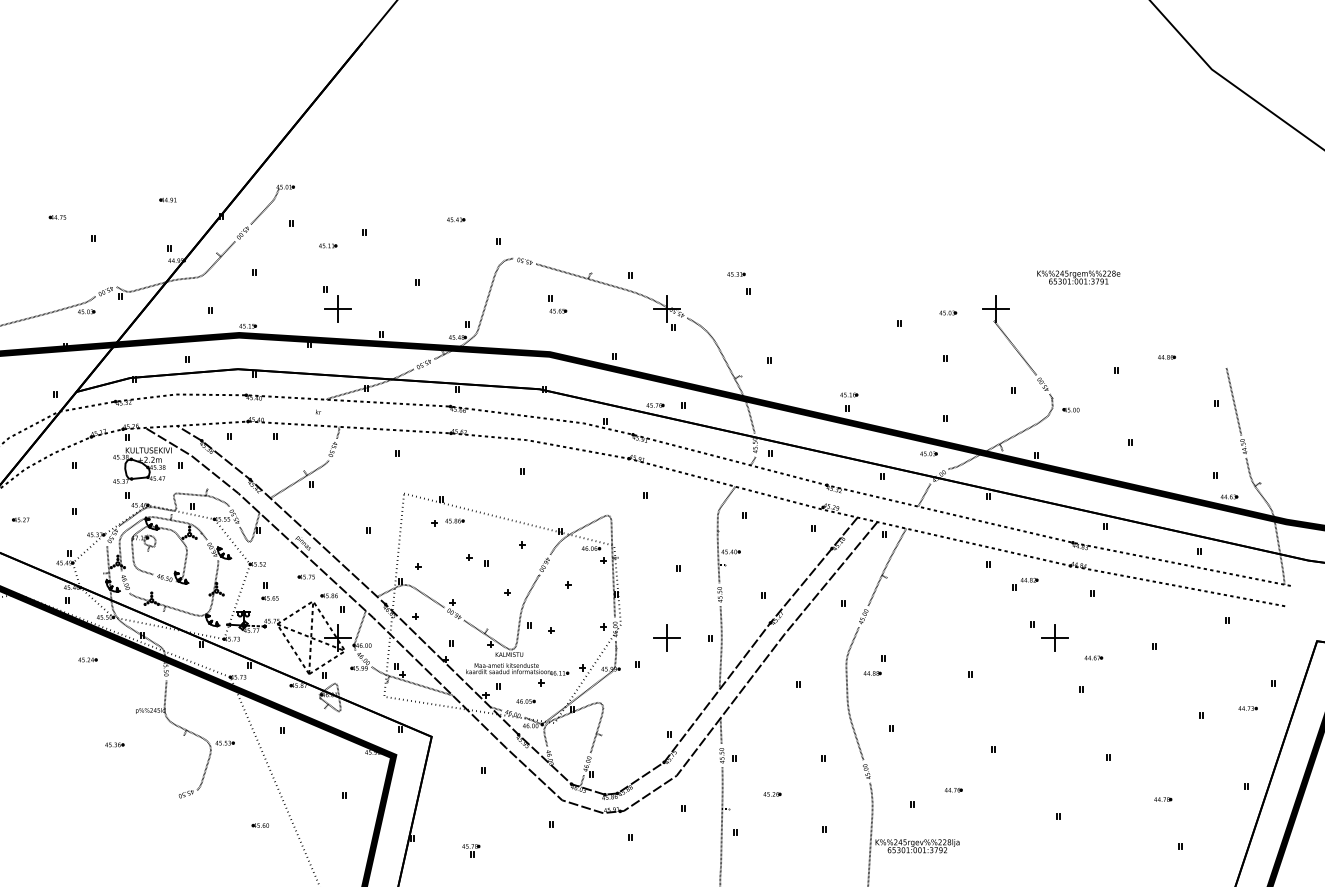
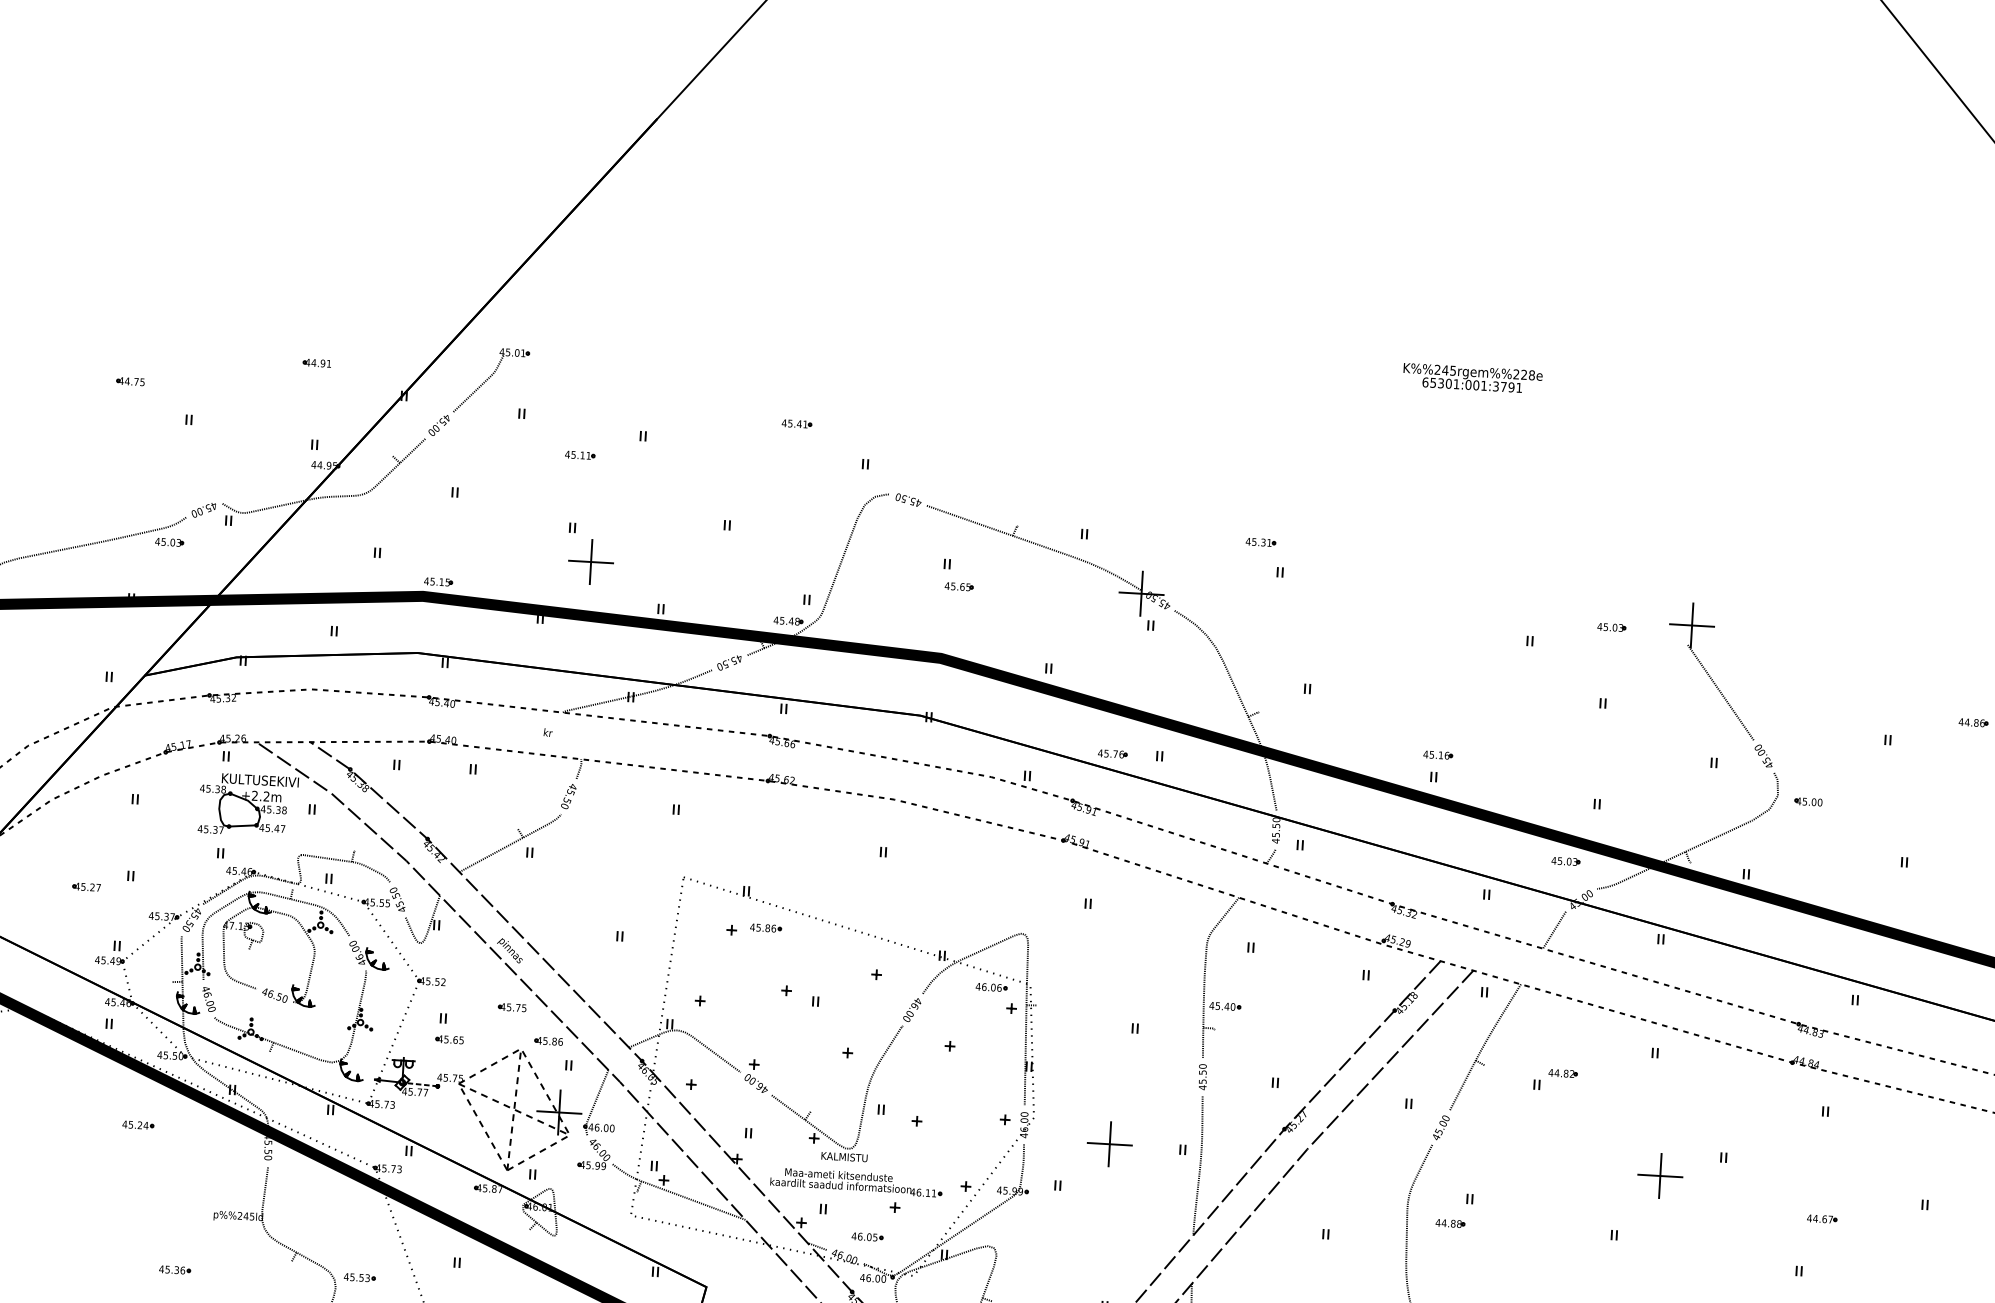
text: (1078, 277) -> (1472, 378), moved
part: (20, 519) -> (85, 886), moved
part: (1025, 584) -> (1556, 1080), moved
part: (1054, 637) -> (1659, 1175), moved

